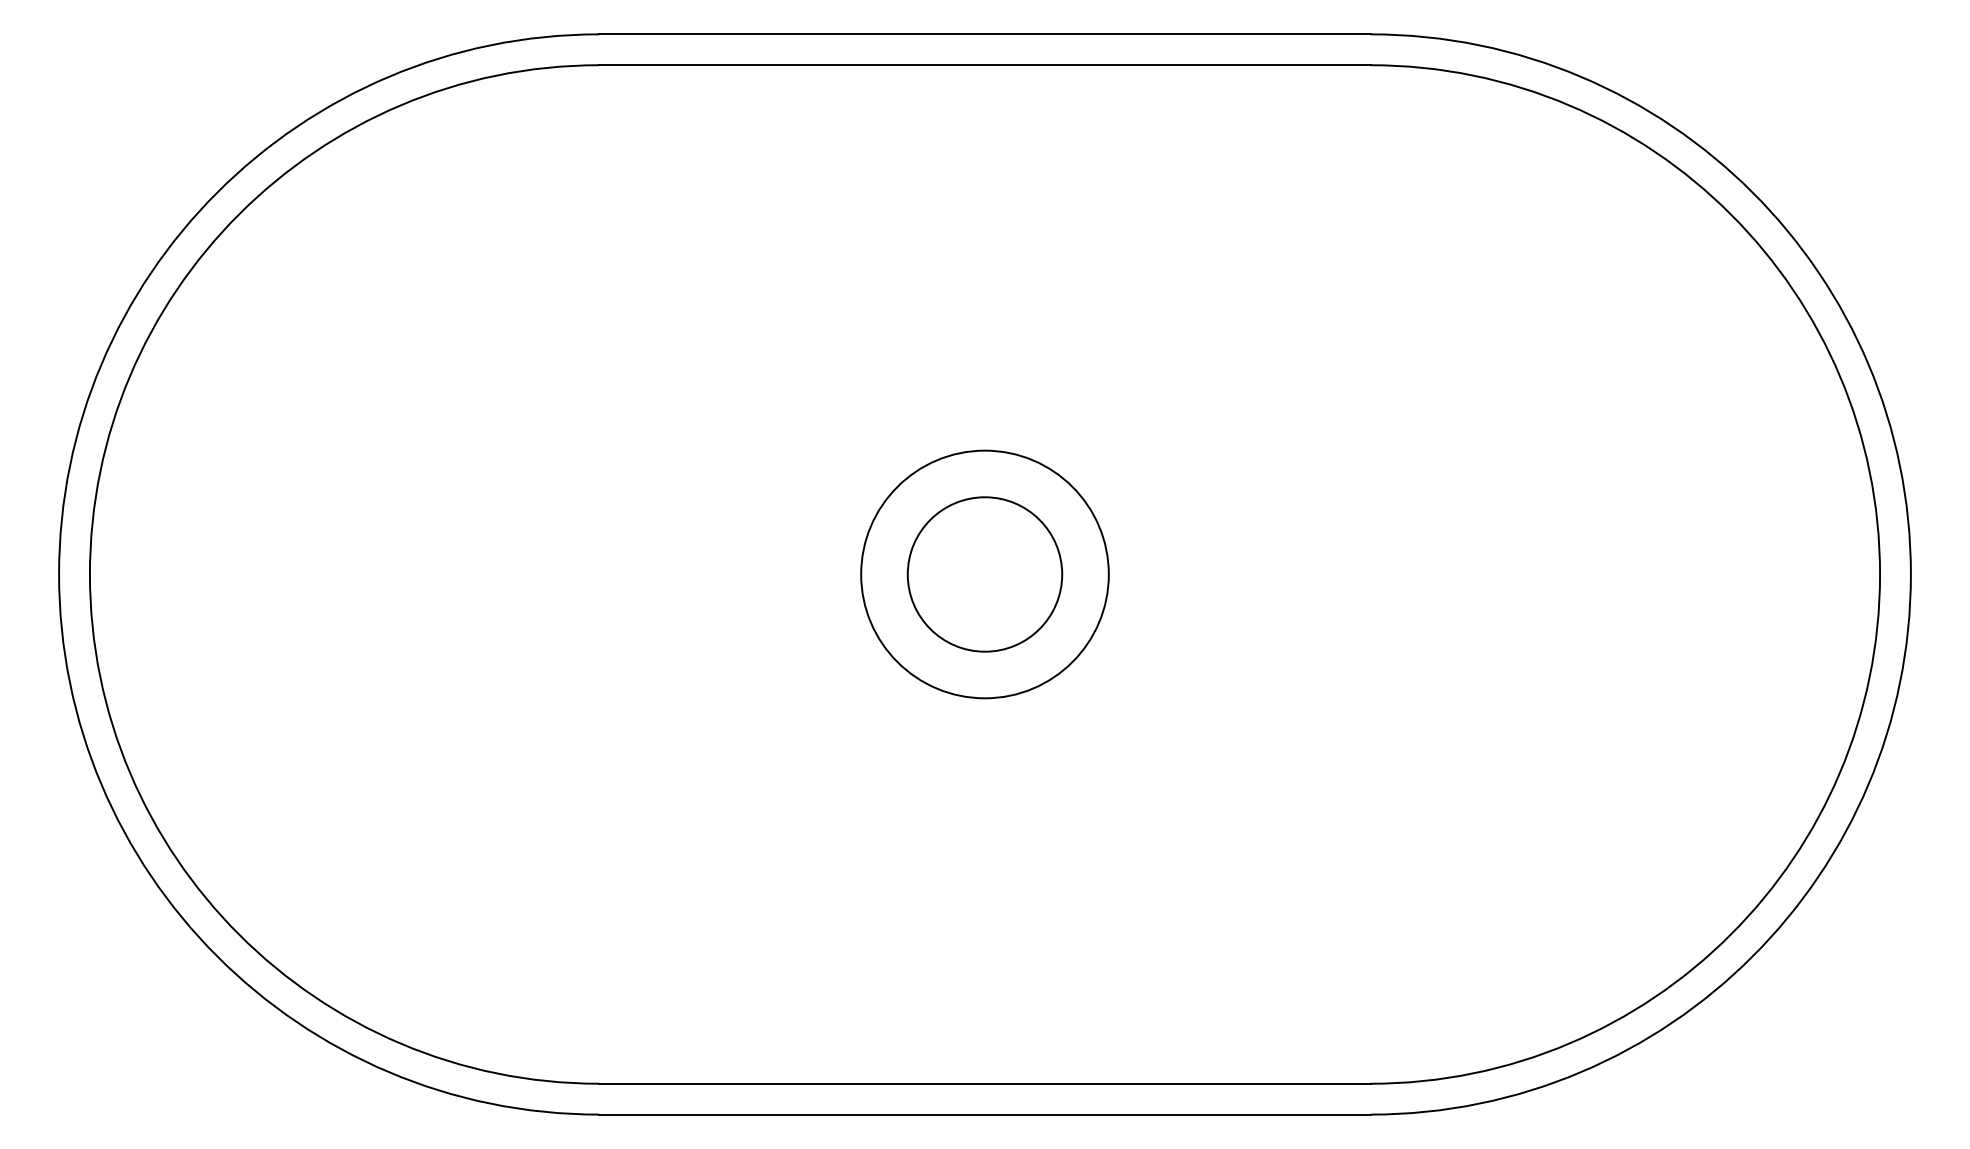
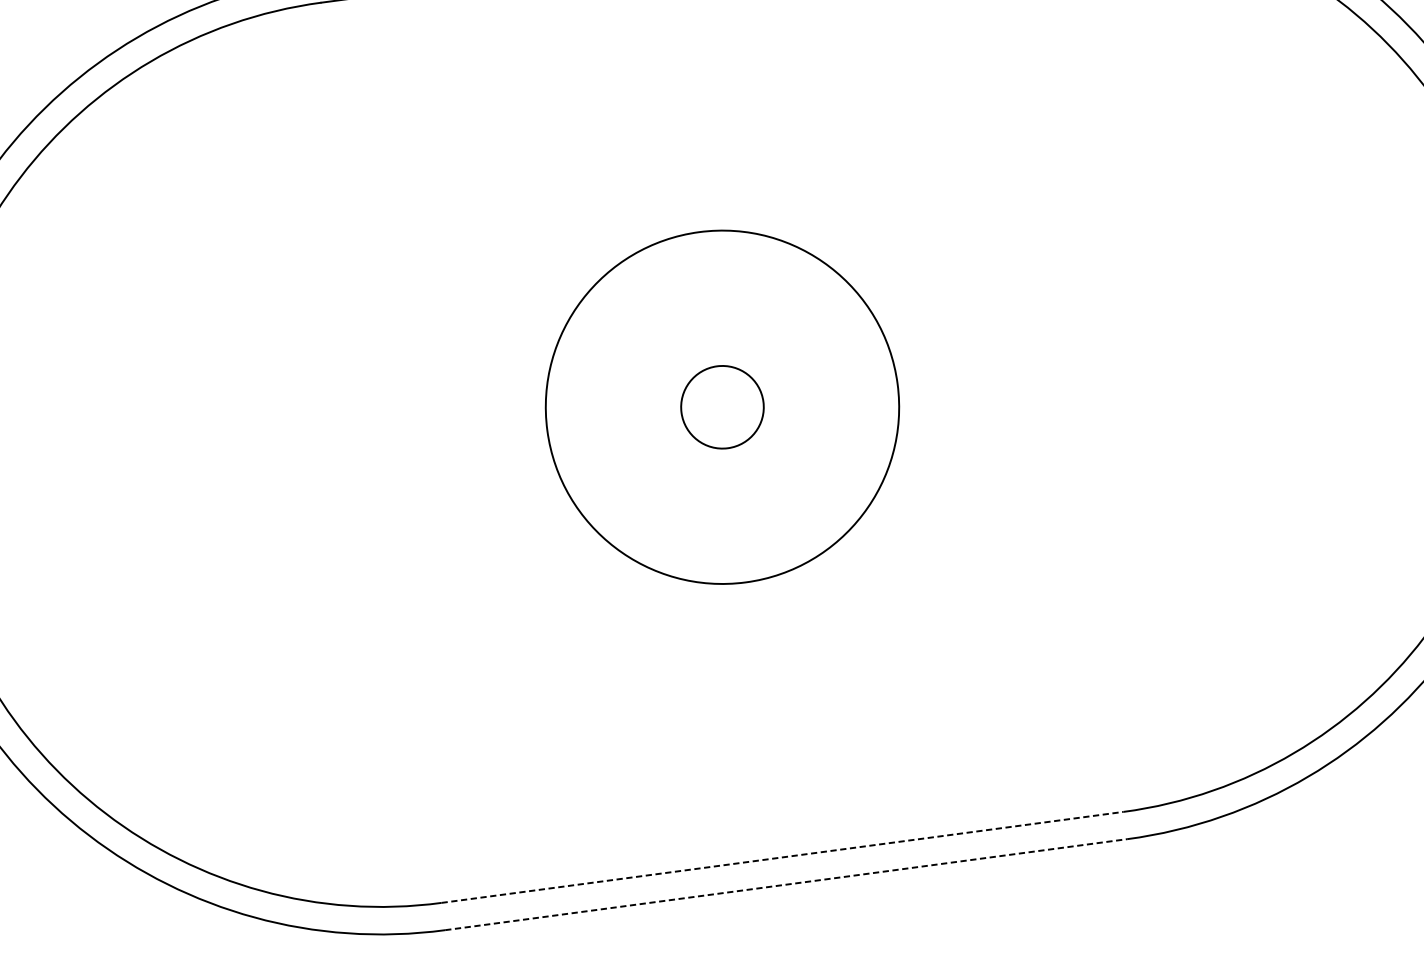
circle: (984, 574) -> (722, 407), size x0.6
circle: (984, 574) -> (722, 407), size x1.6
line: (985, 1083) -> (782, 857), solid -> dashed
line: (985, 1114) -> (786, 884), solid -> dashed

